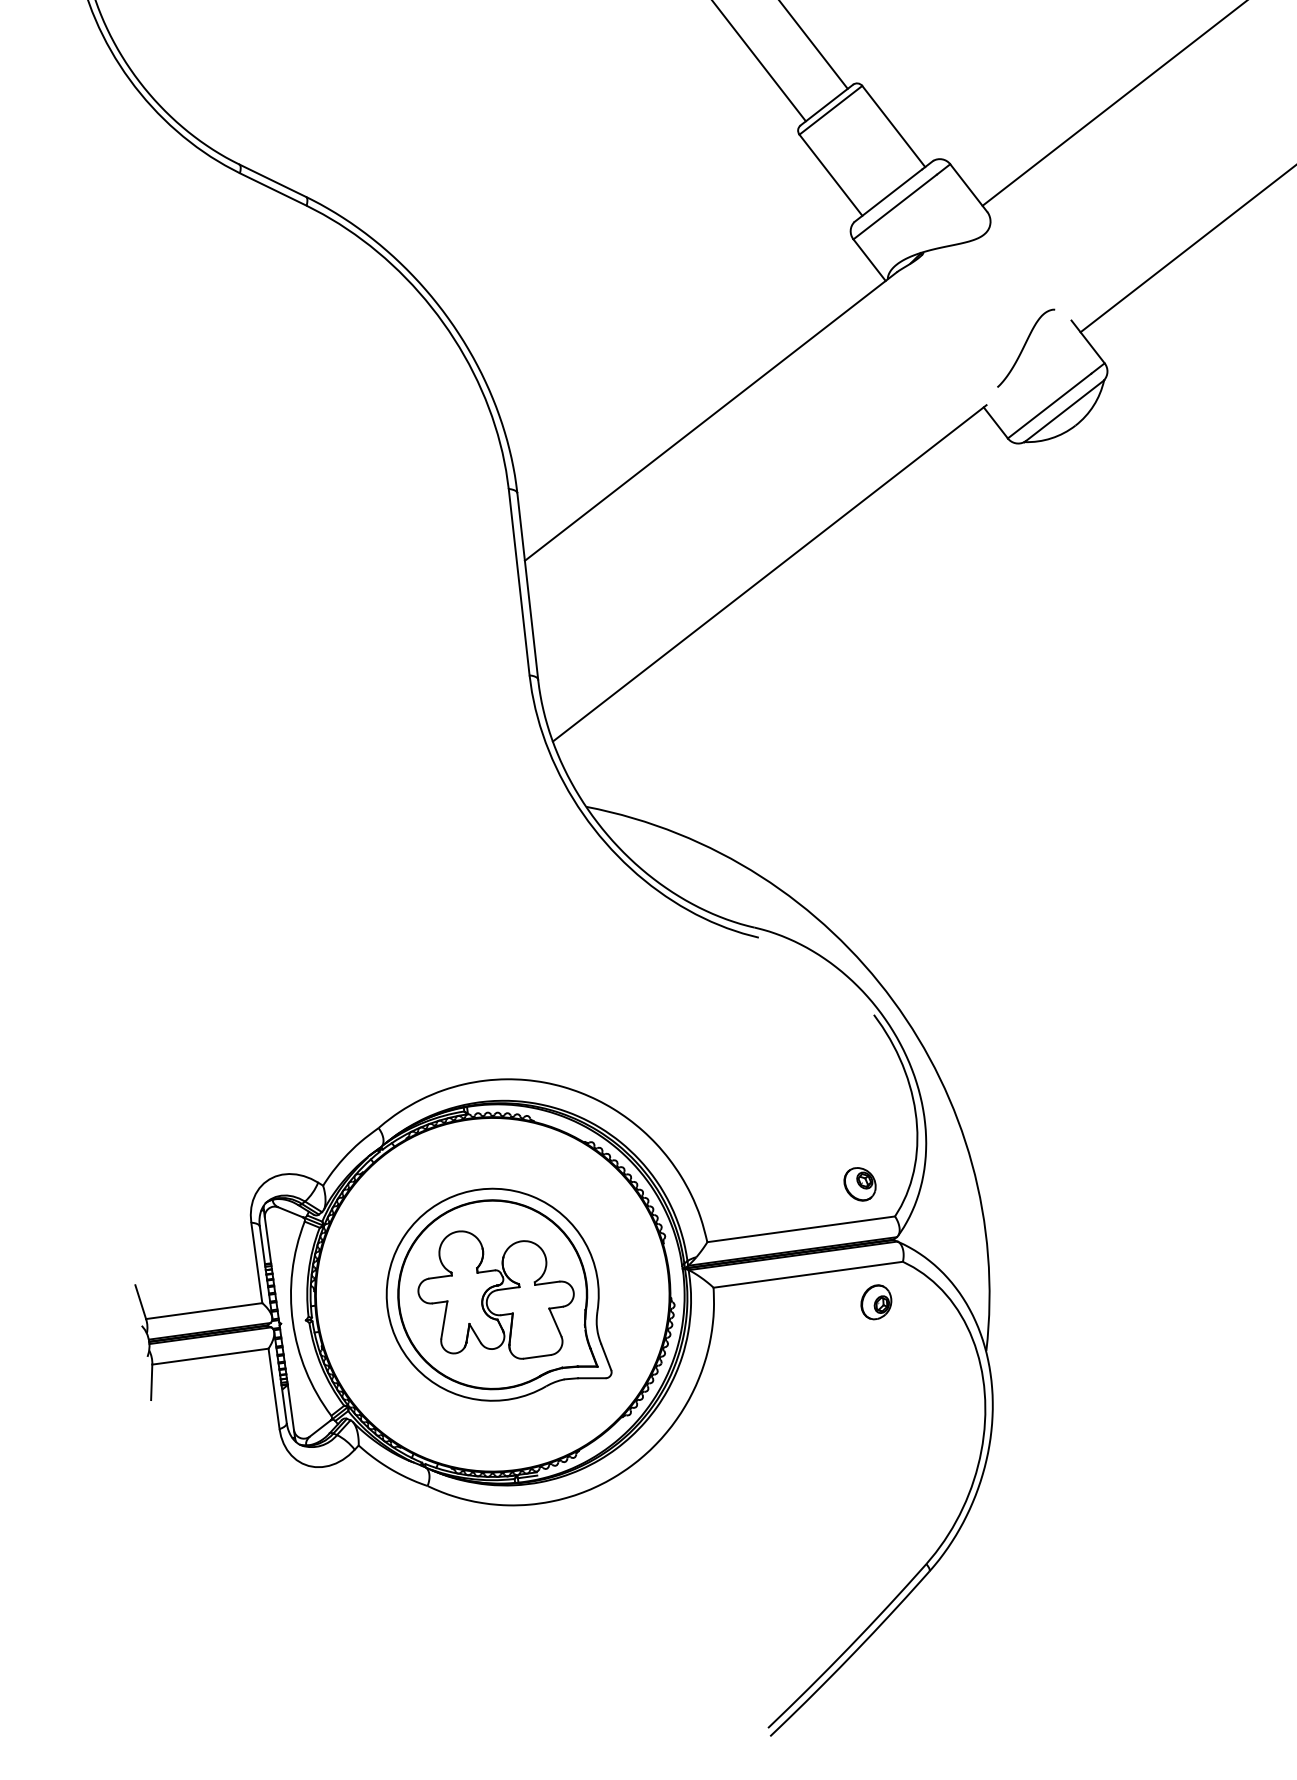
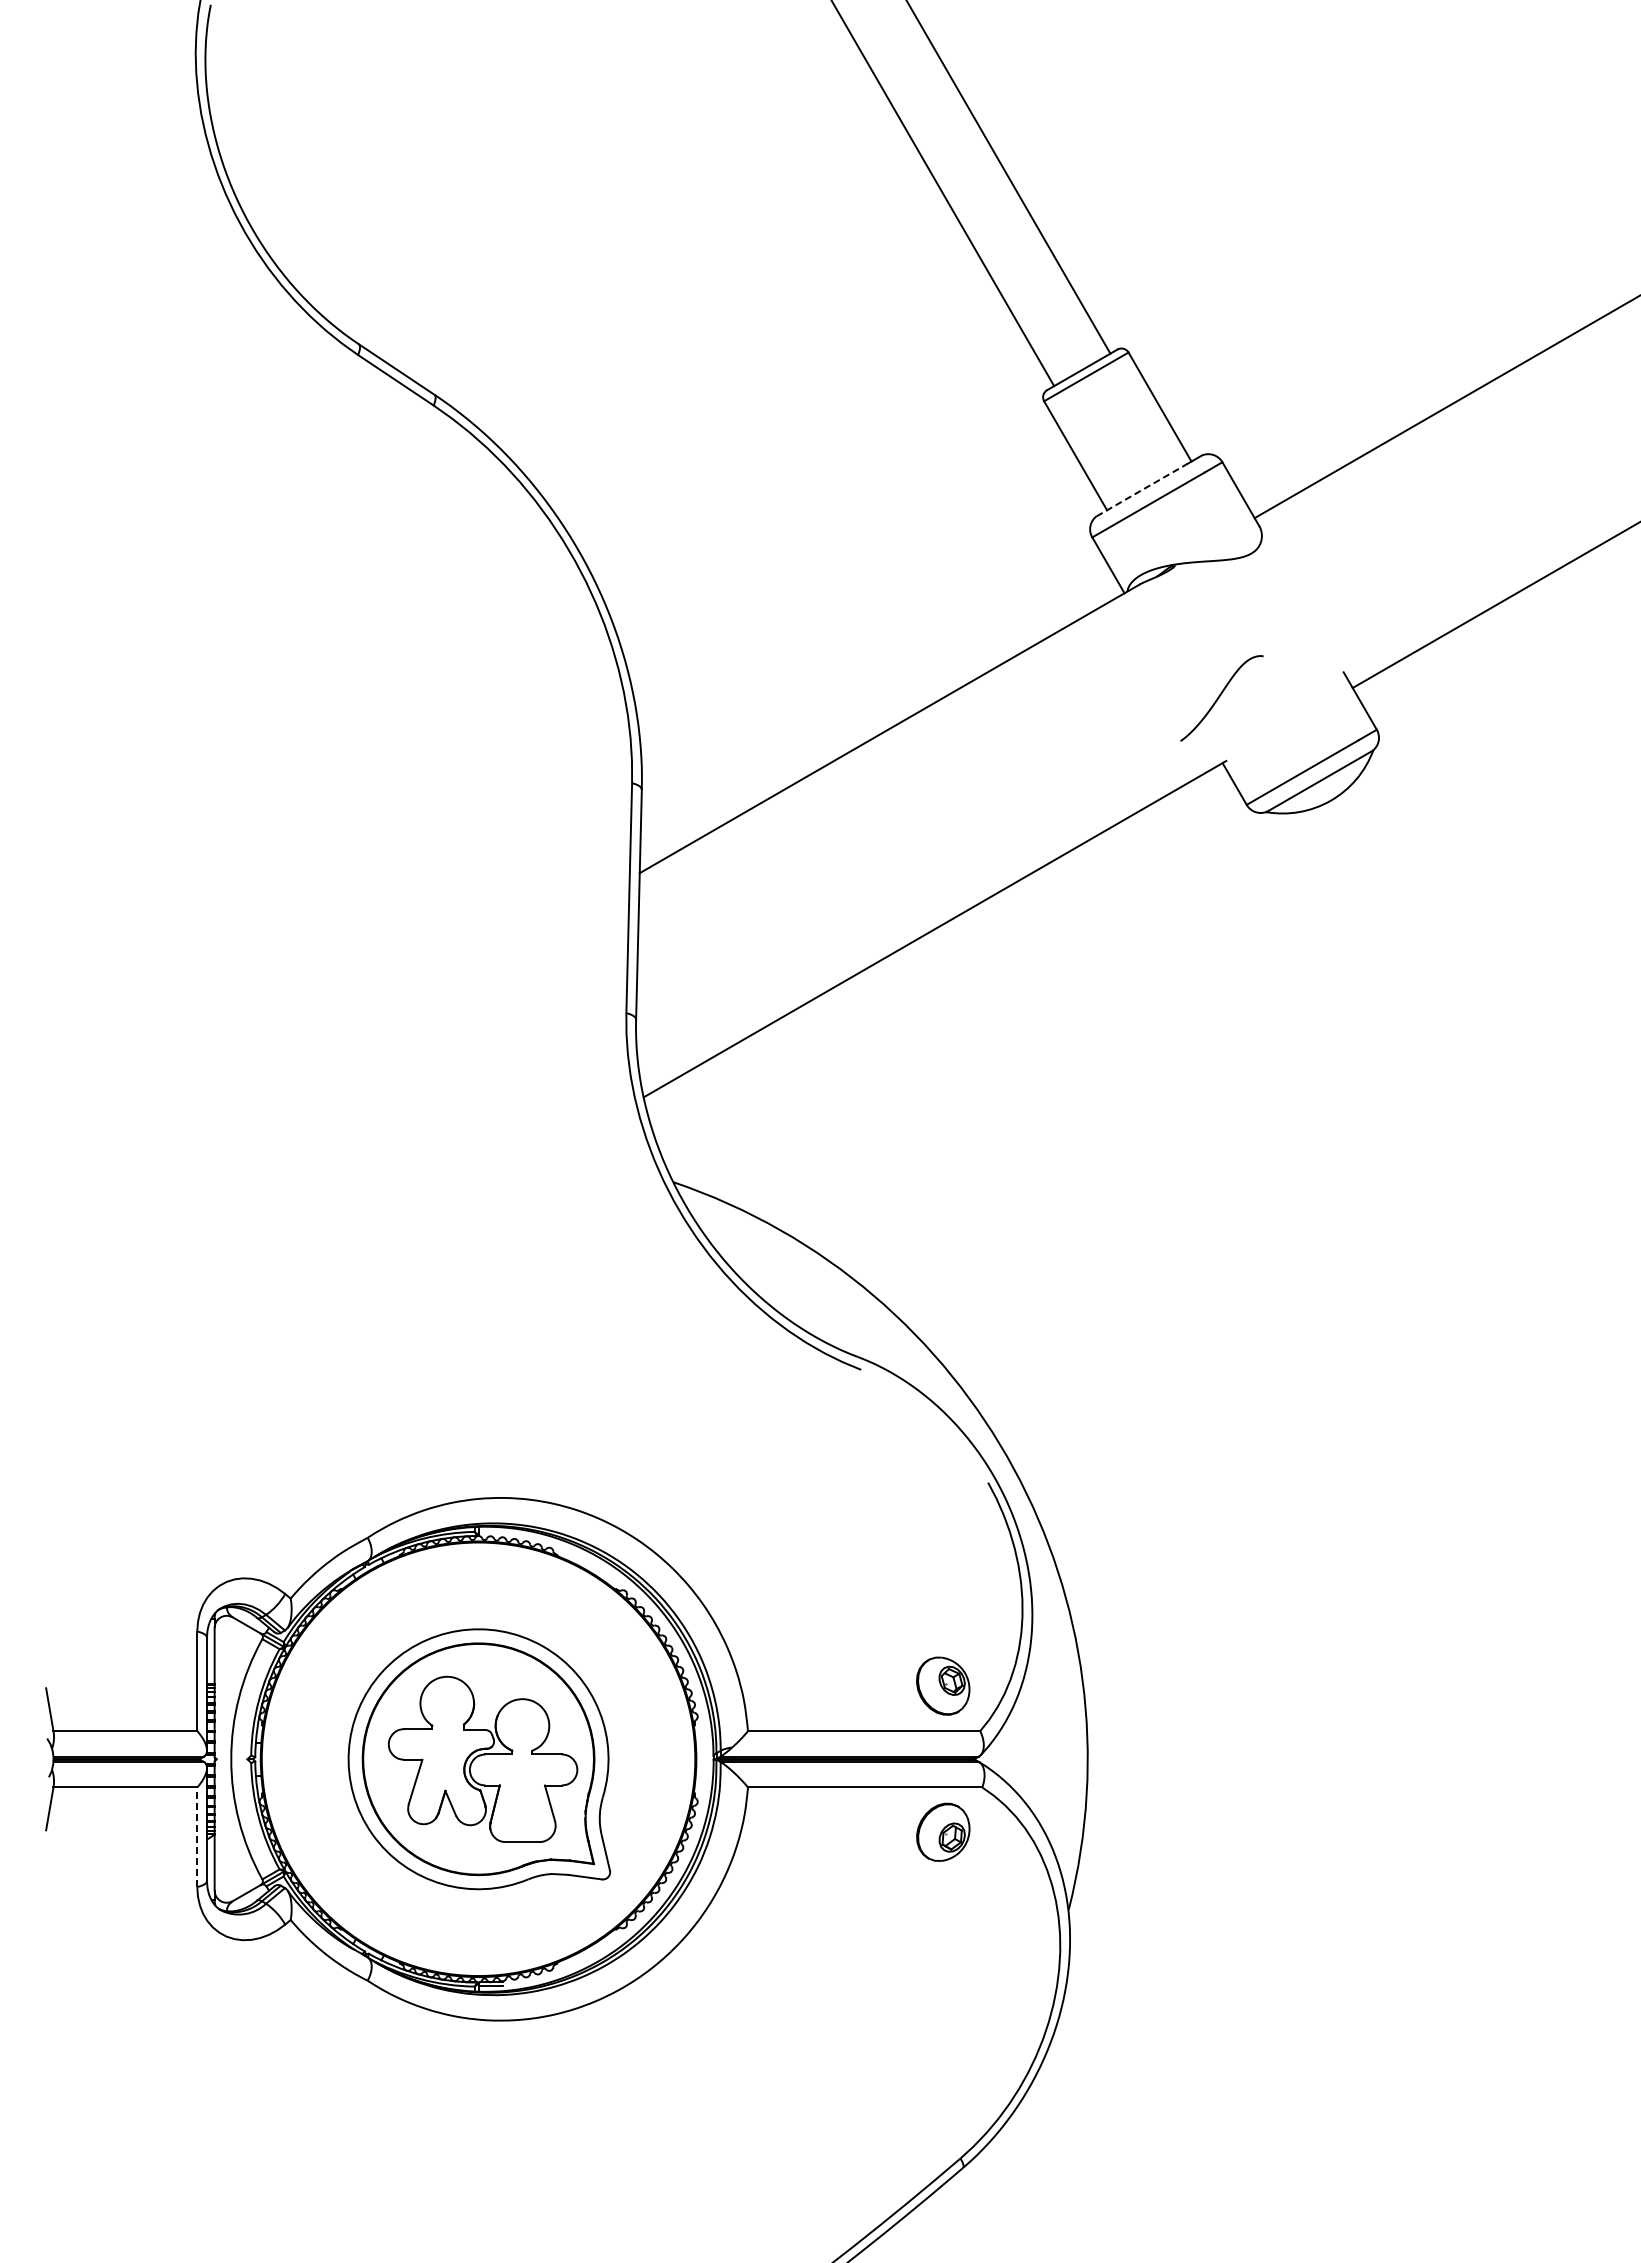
line: (888, 195) -> (1142, 490), solid -> dashed
curve: (1024, 348) -> (1219, 698), moved
part: (859, 1184) -> (942, 1686), size x1.4
part: (875, 1301) -> (942, 1831), size x1.4
line: (274, 1389) -> (197, 1837), solid -> dashed

